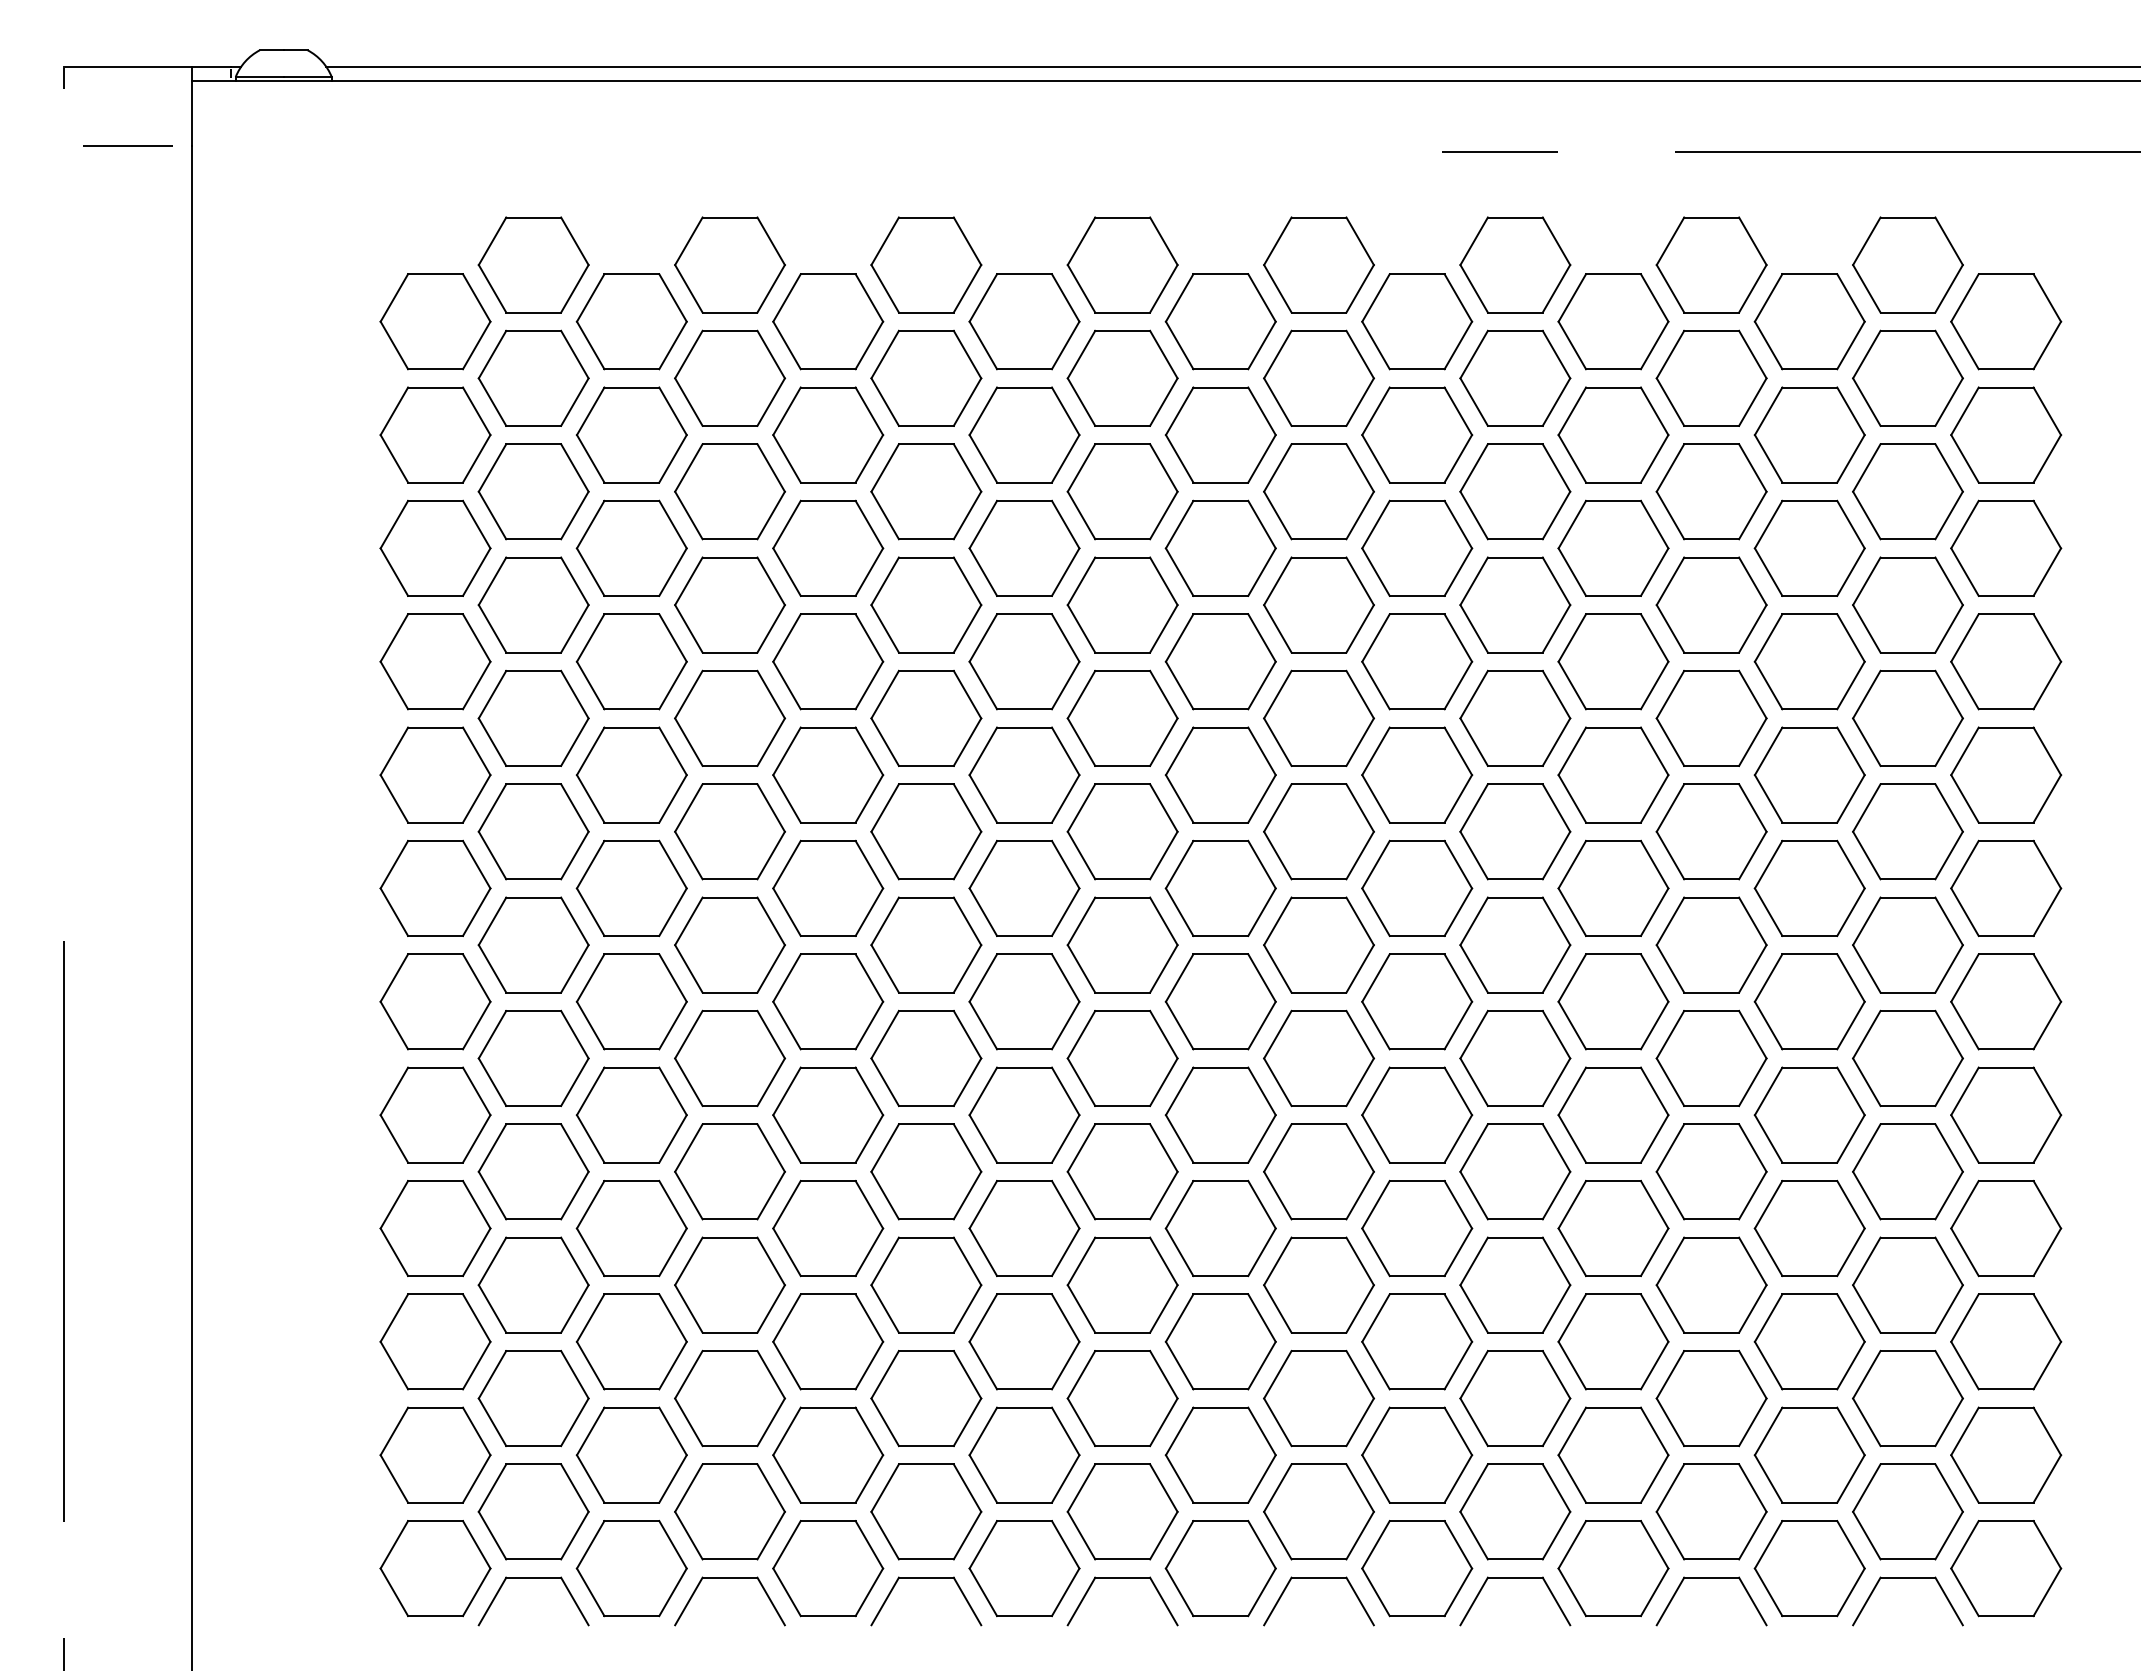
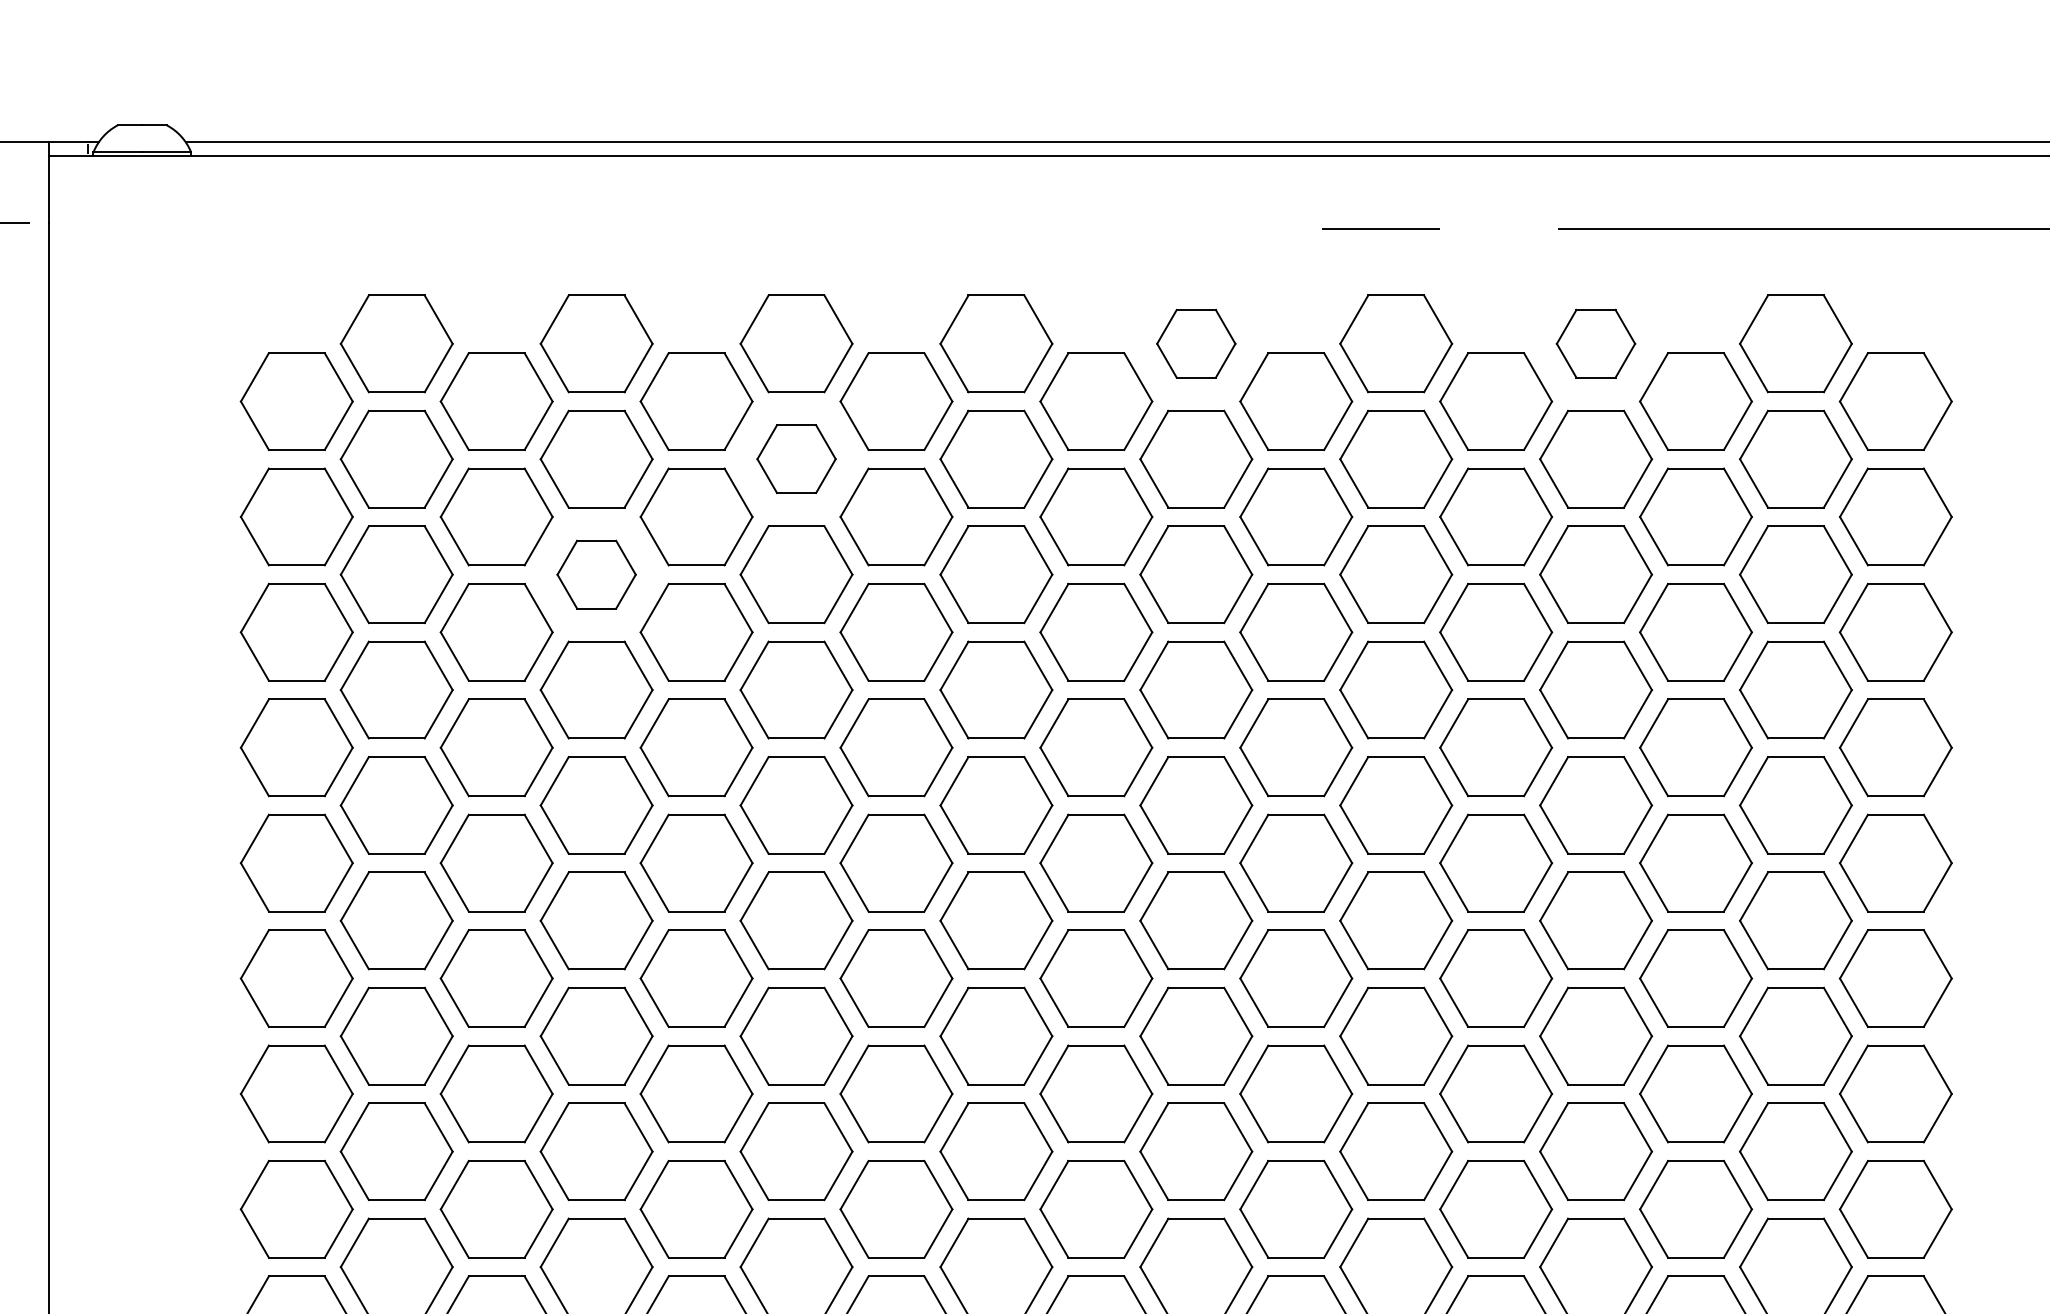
part: (1318, 264) -> (1195, 343), size x0.7
part: (1711, 264) -> (1595, 343), size x0.7
part: (926, 377) -> (796, 458), size x0.7
part: (729, 491) -> (596, 574), size x0.7

